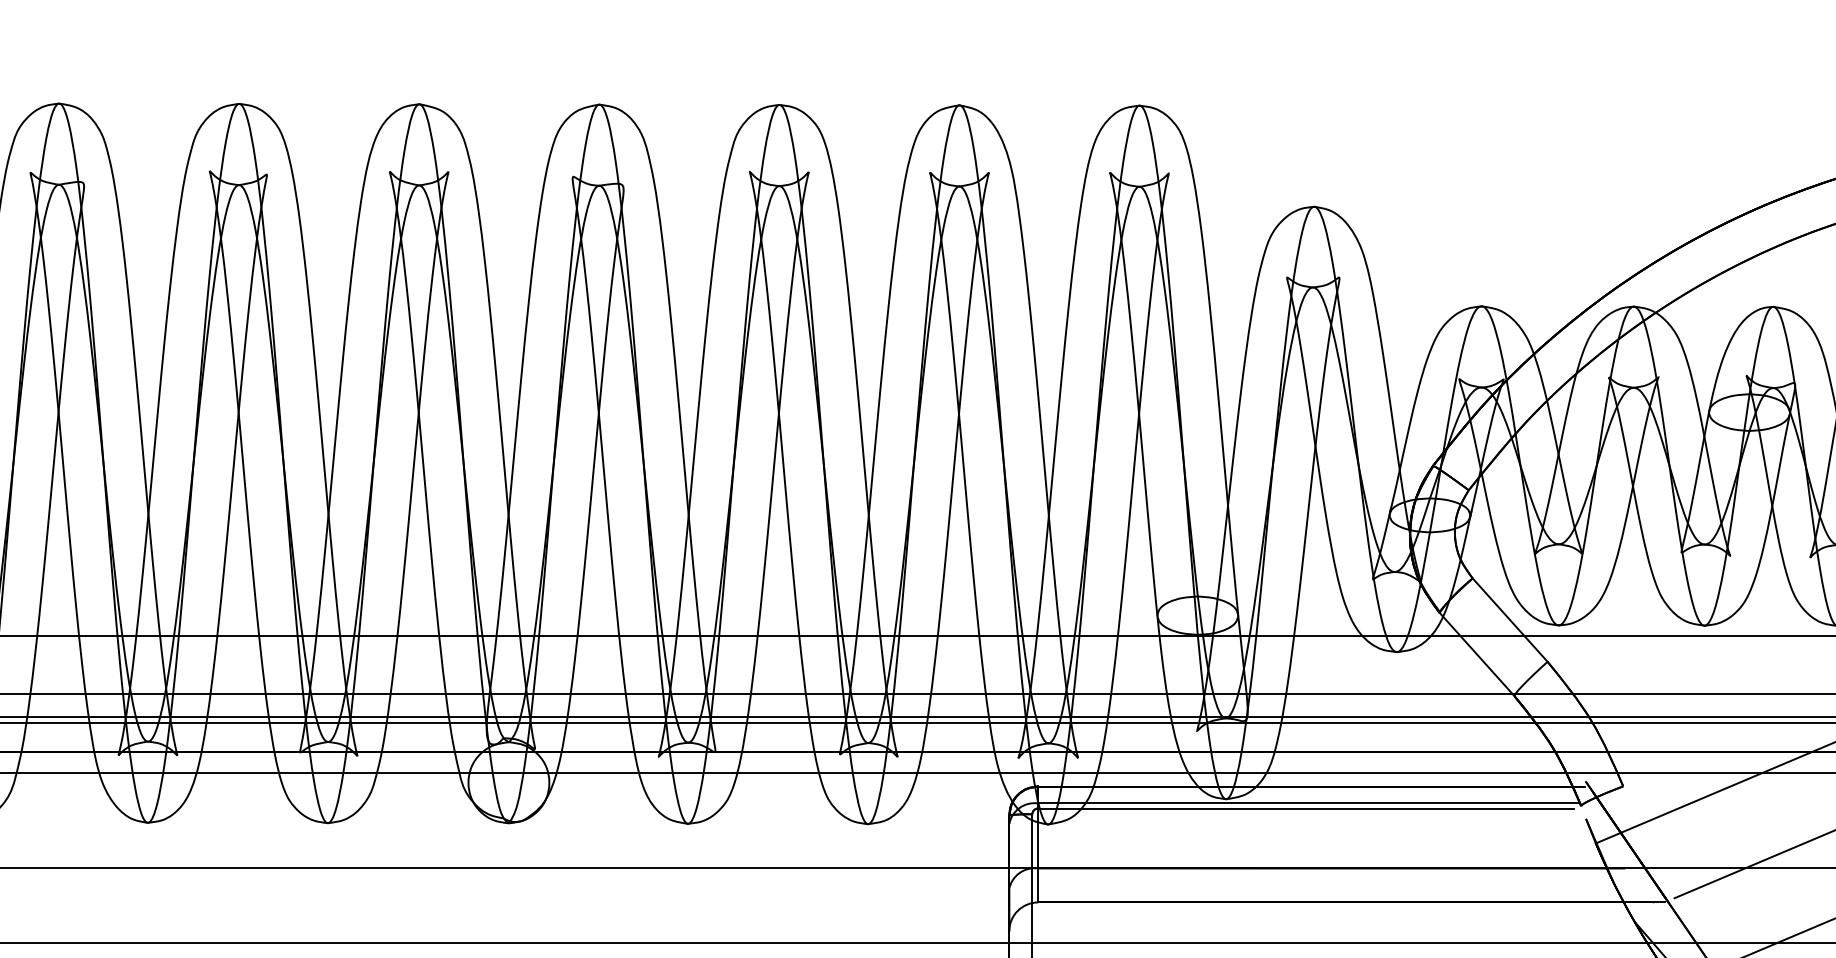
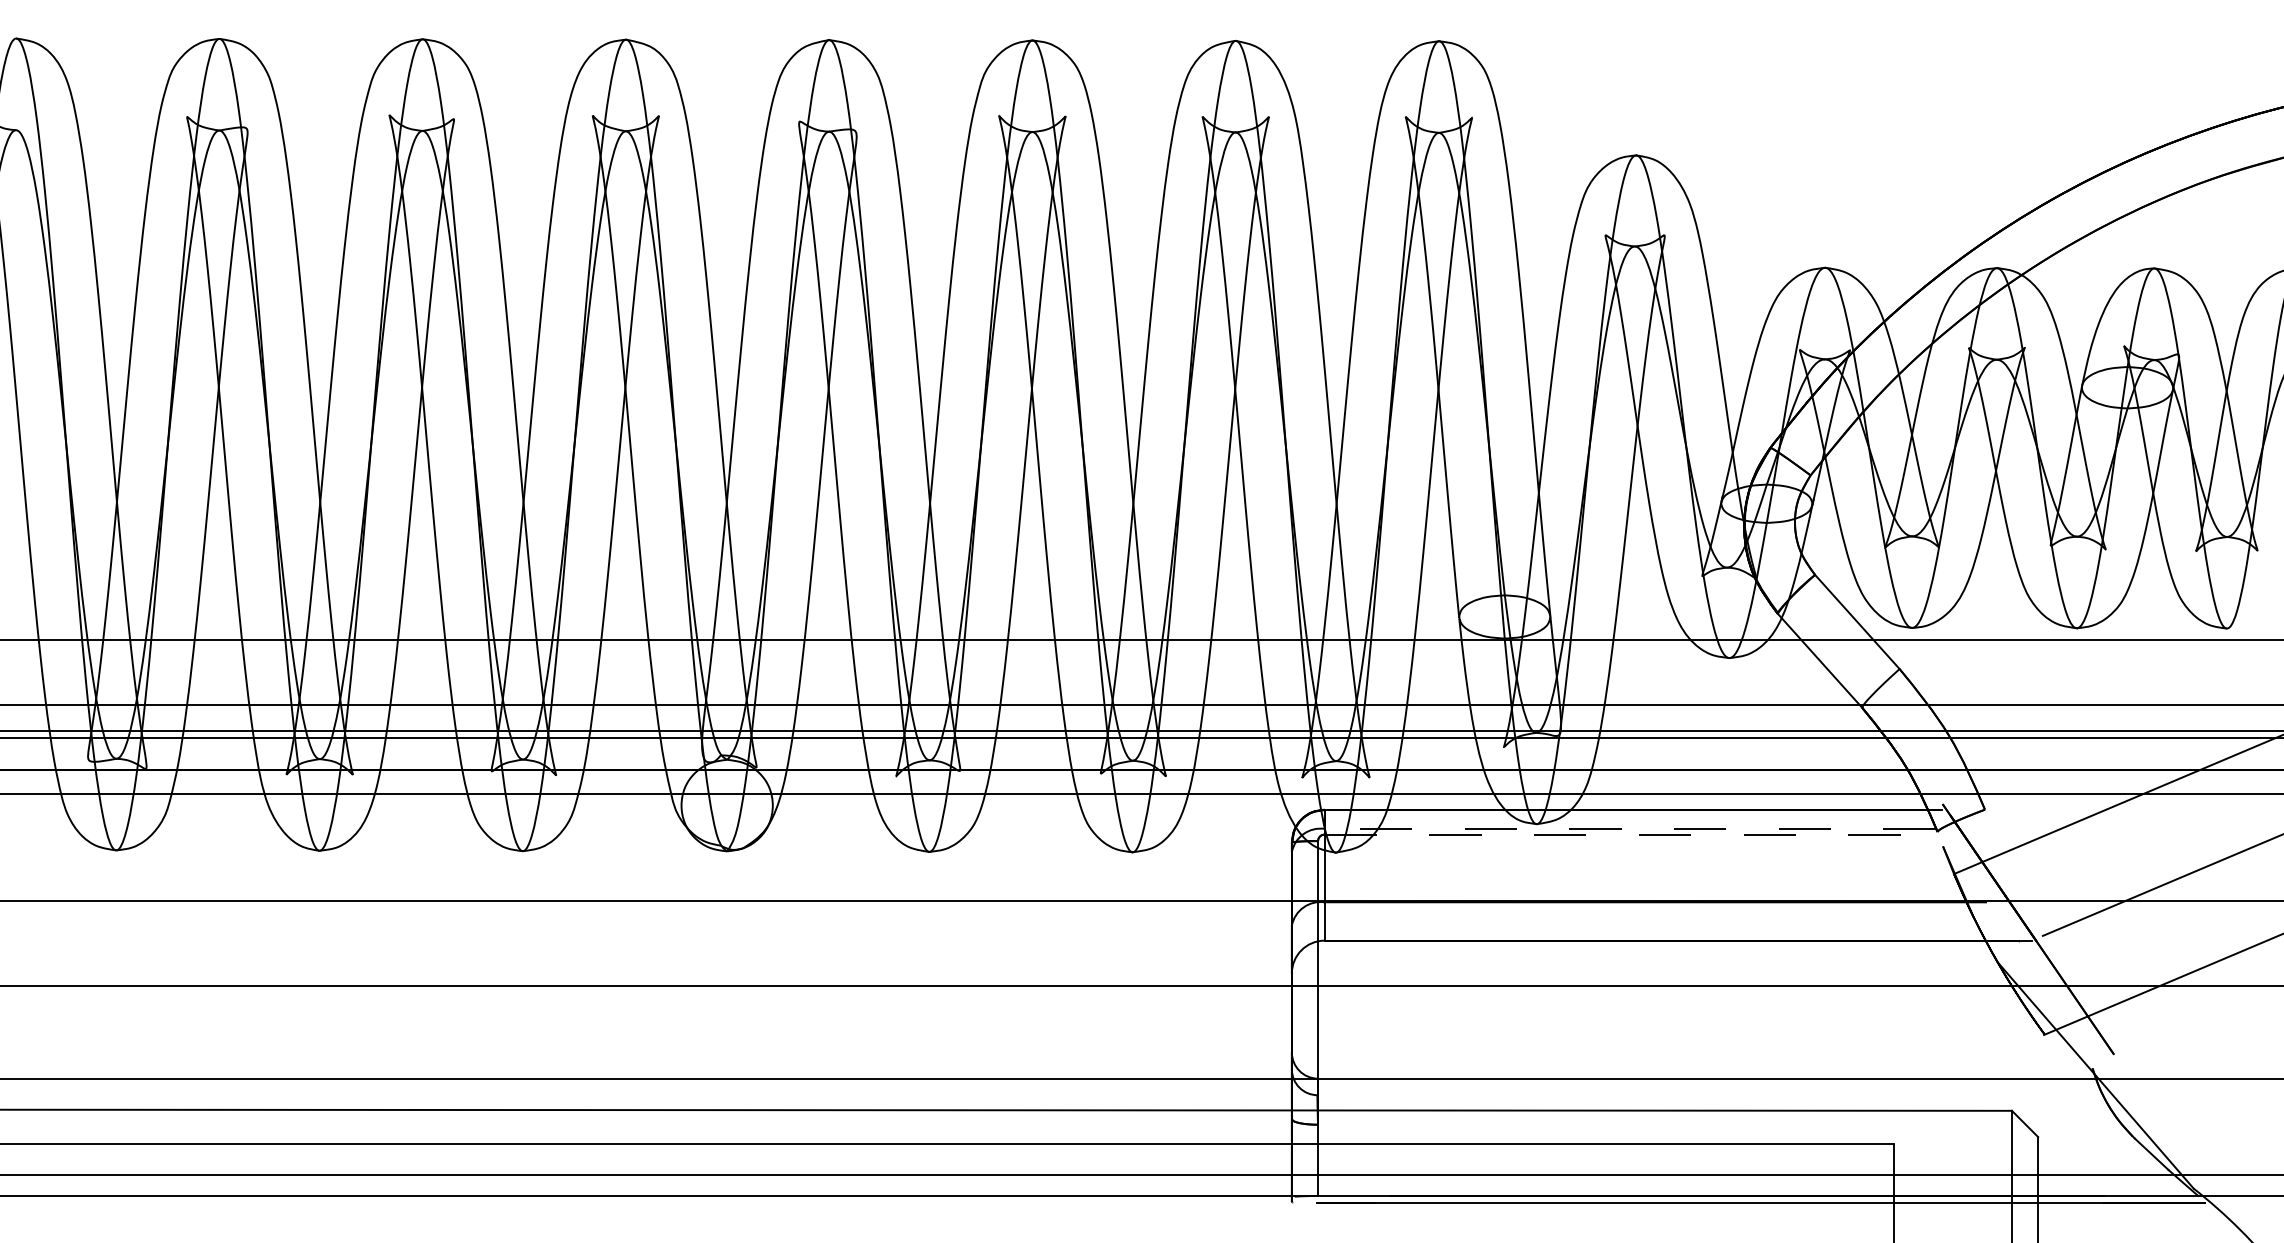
line: (1309, 803) -> (1630, 828), solid -> dashed
line: (1306, 808) -> (1627, 834), solid -> dashed

